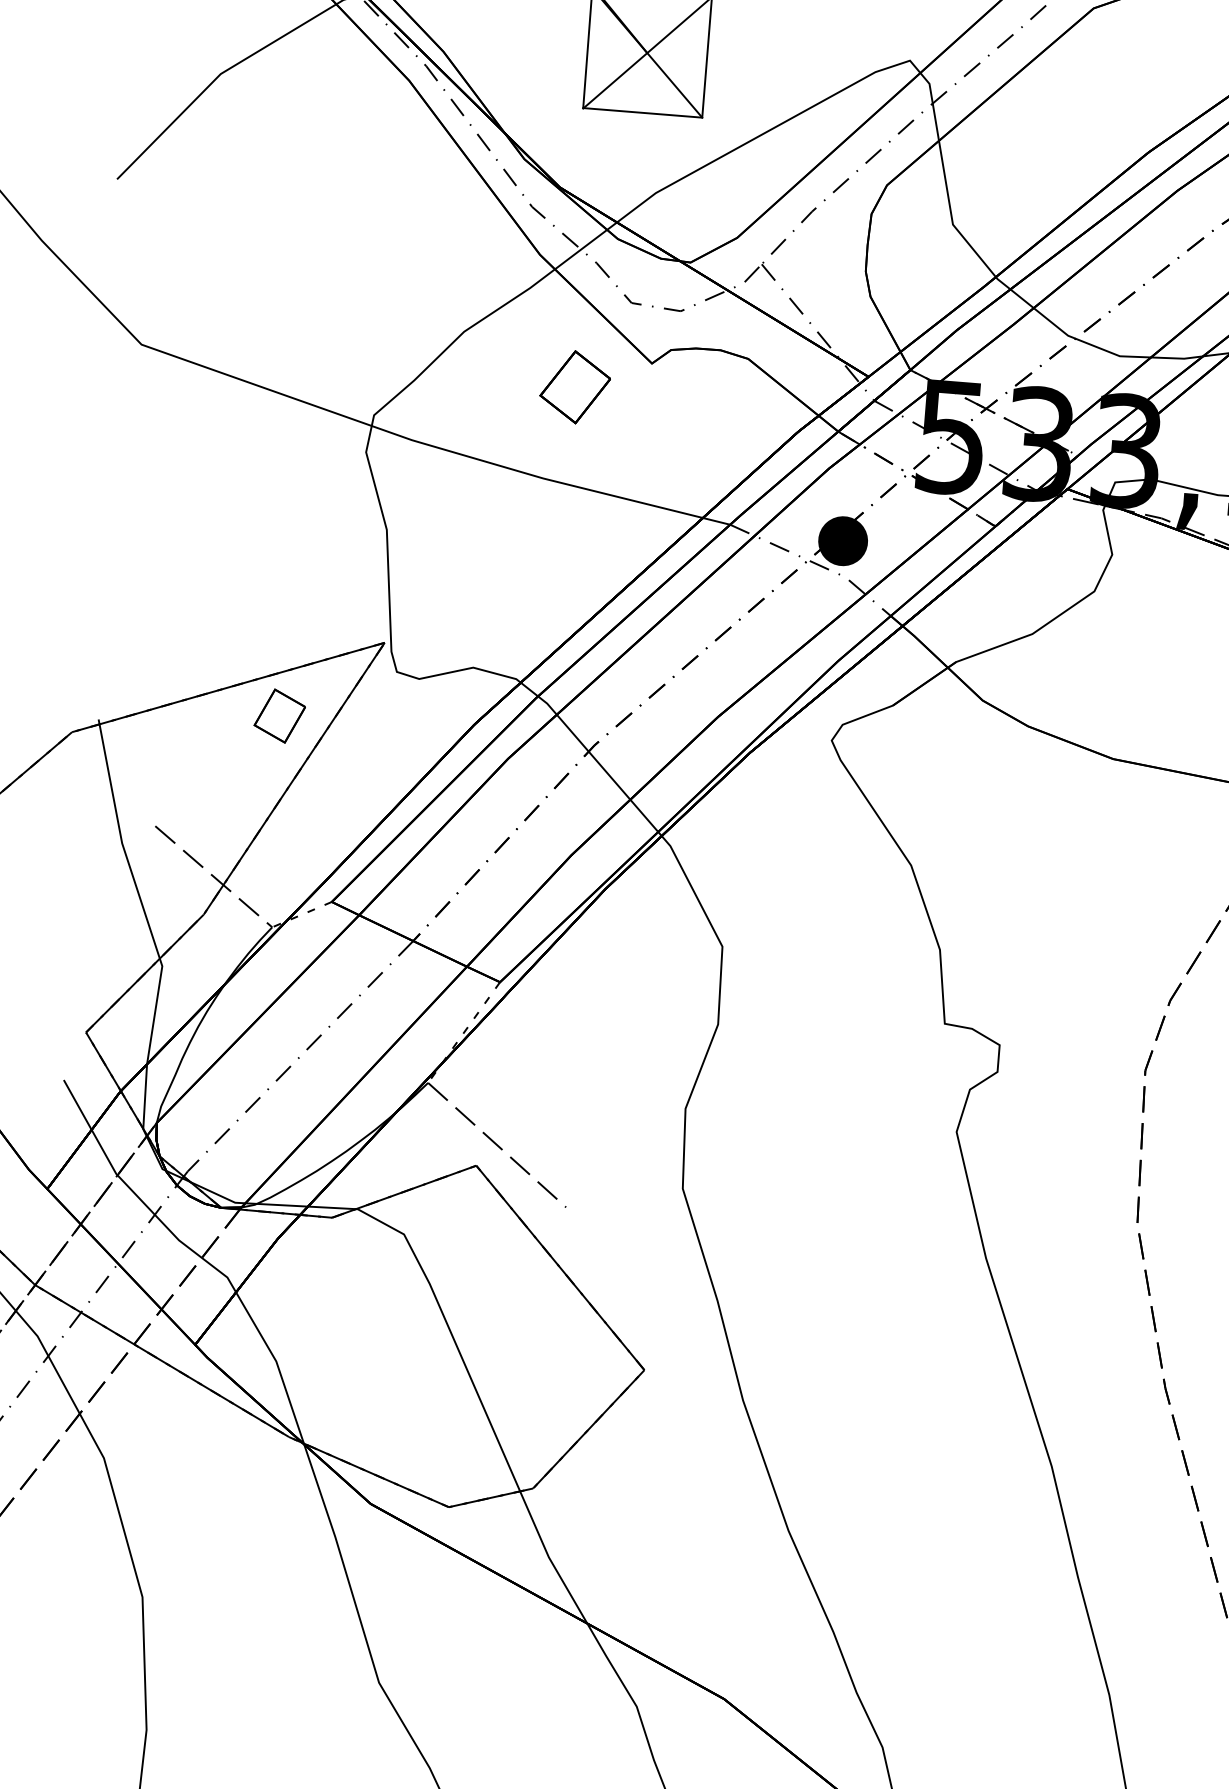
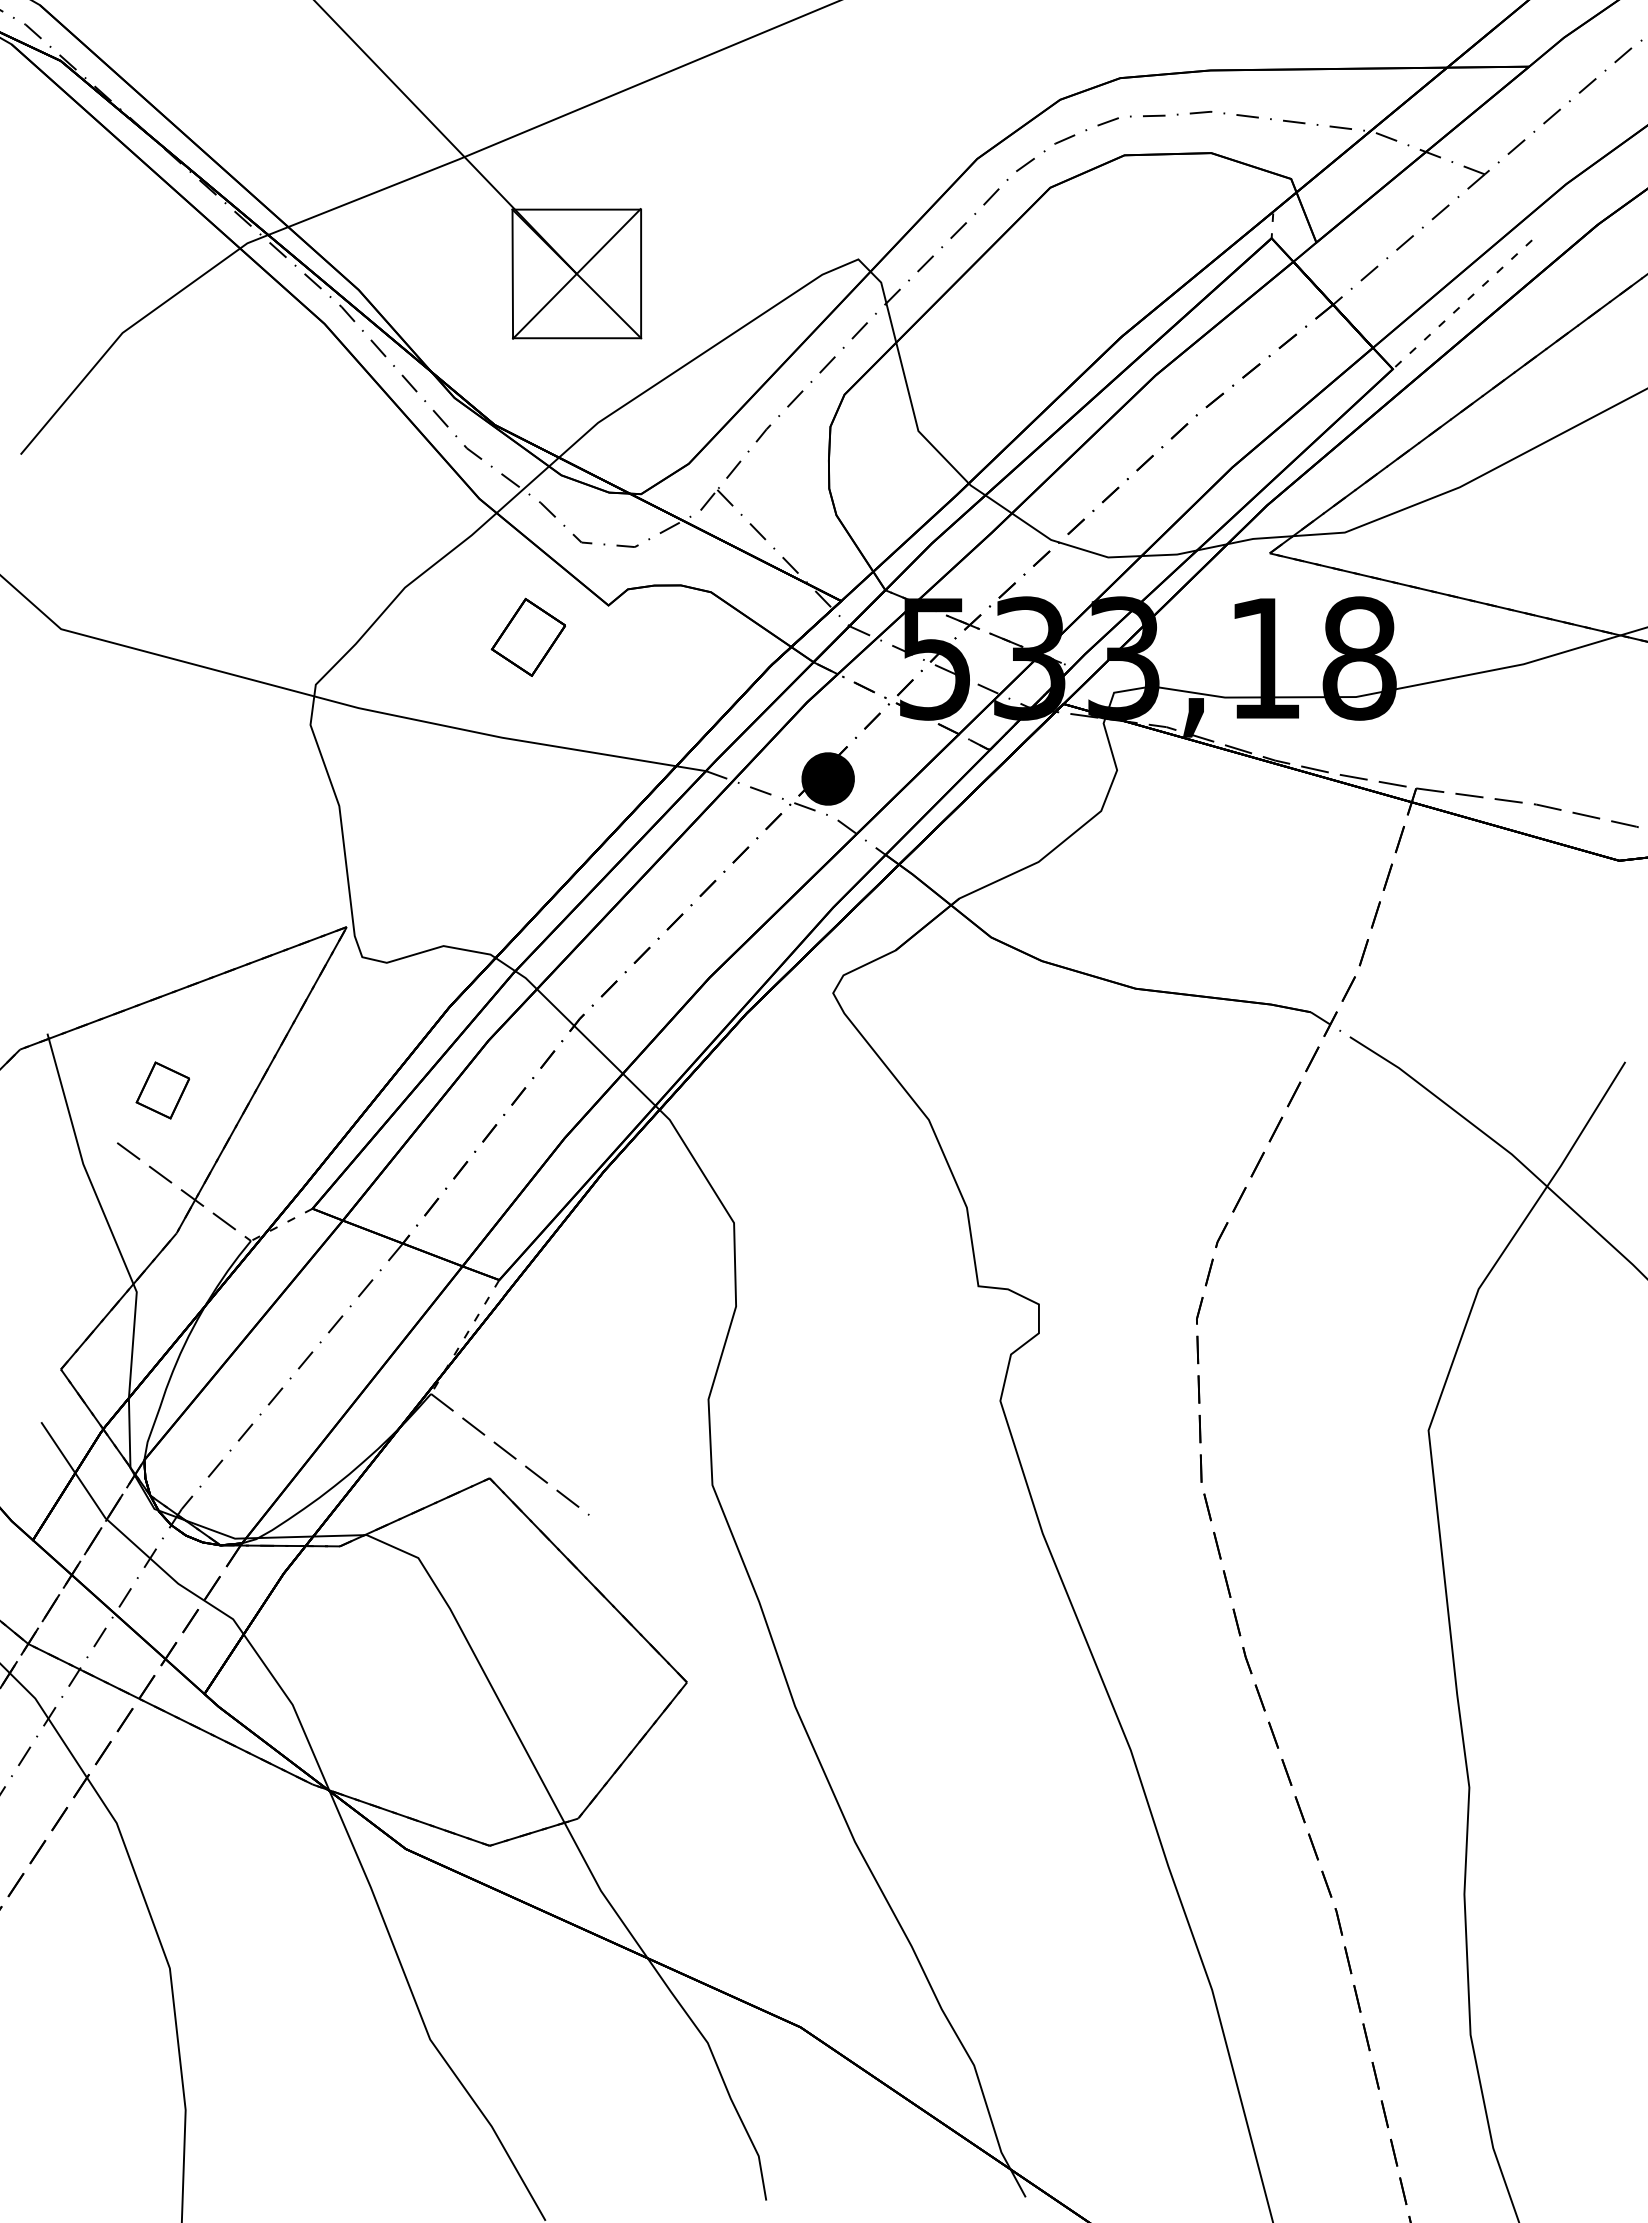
part: (279, 716) -> (162, 1090), moved

